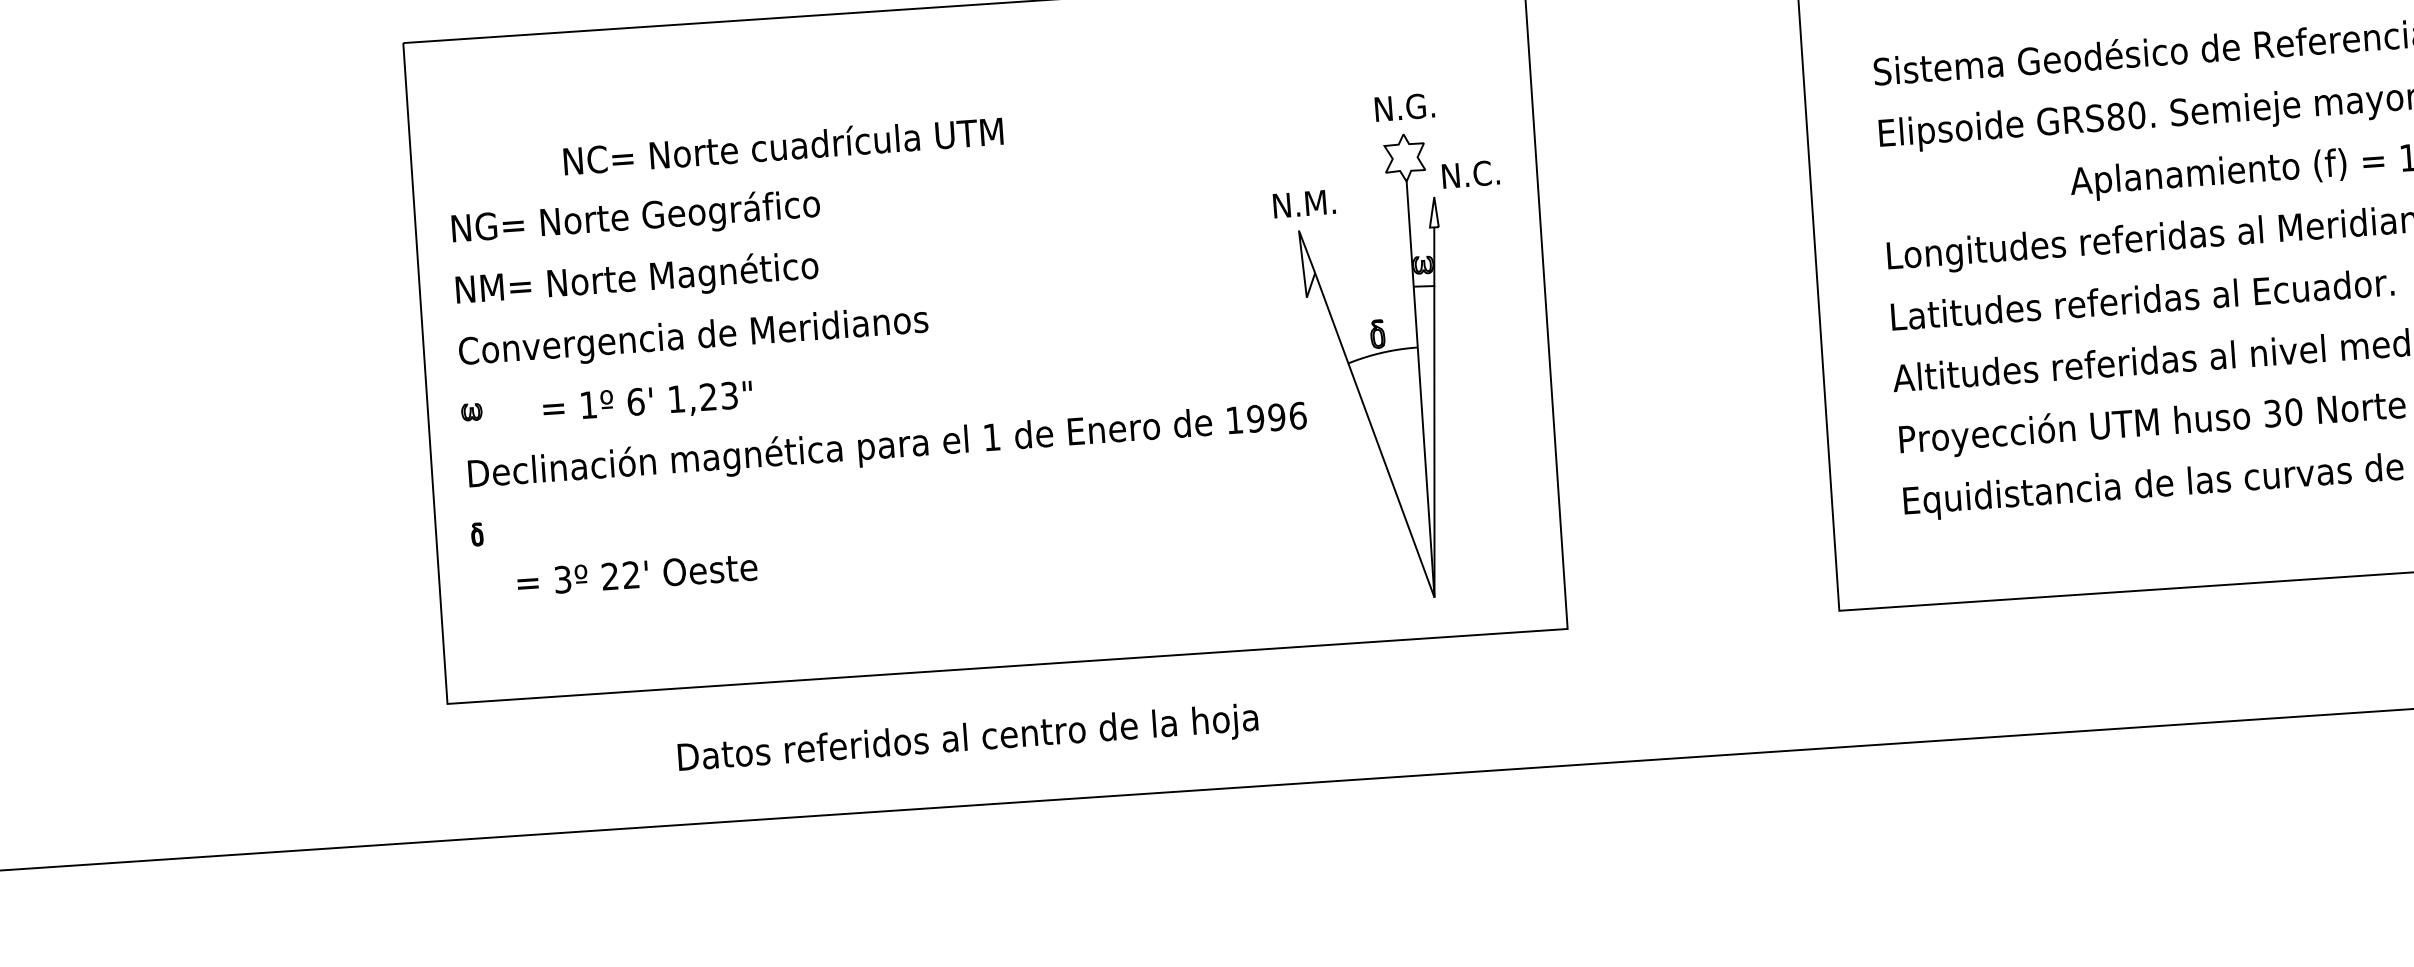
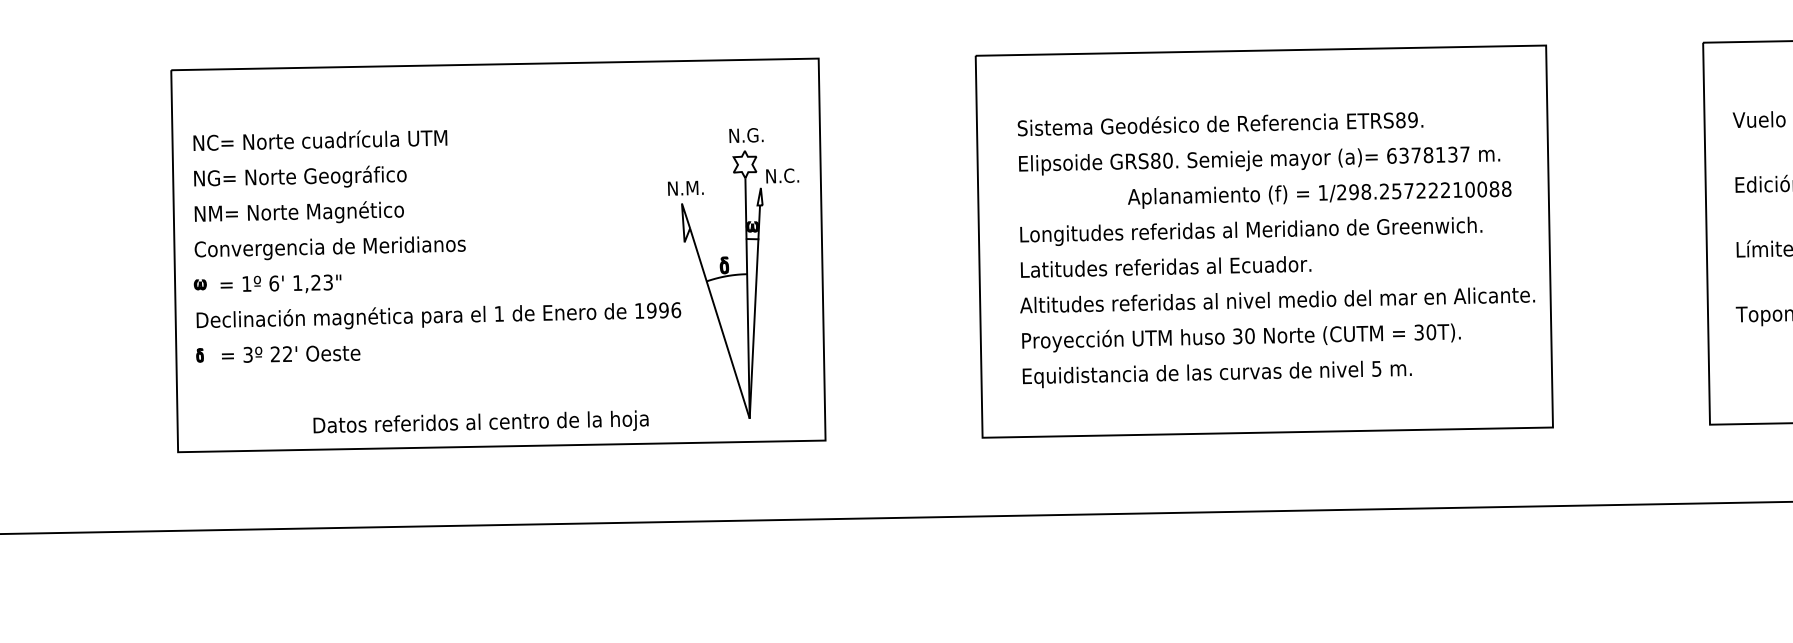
text: (783, 146) -> (320, 140), moved
text: (646, 401) -> (280, 283), moved
text: (637, 573) -> (291, 353), moved
text: (967, 736) -> (480, 421), moved

